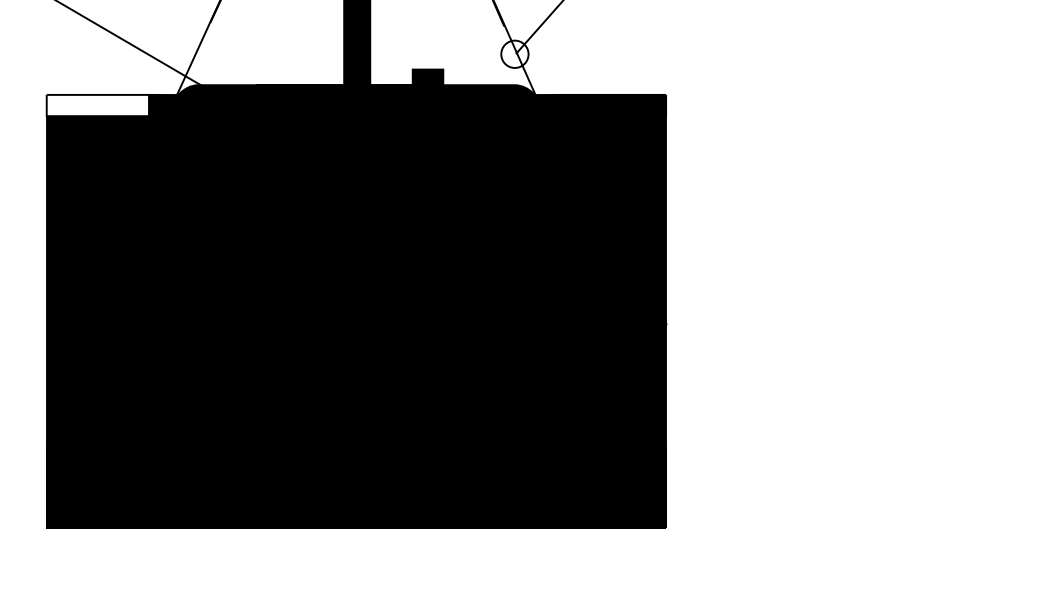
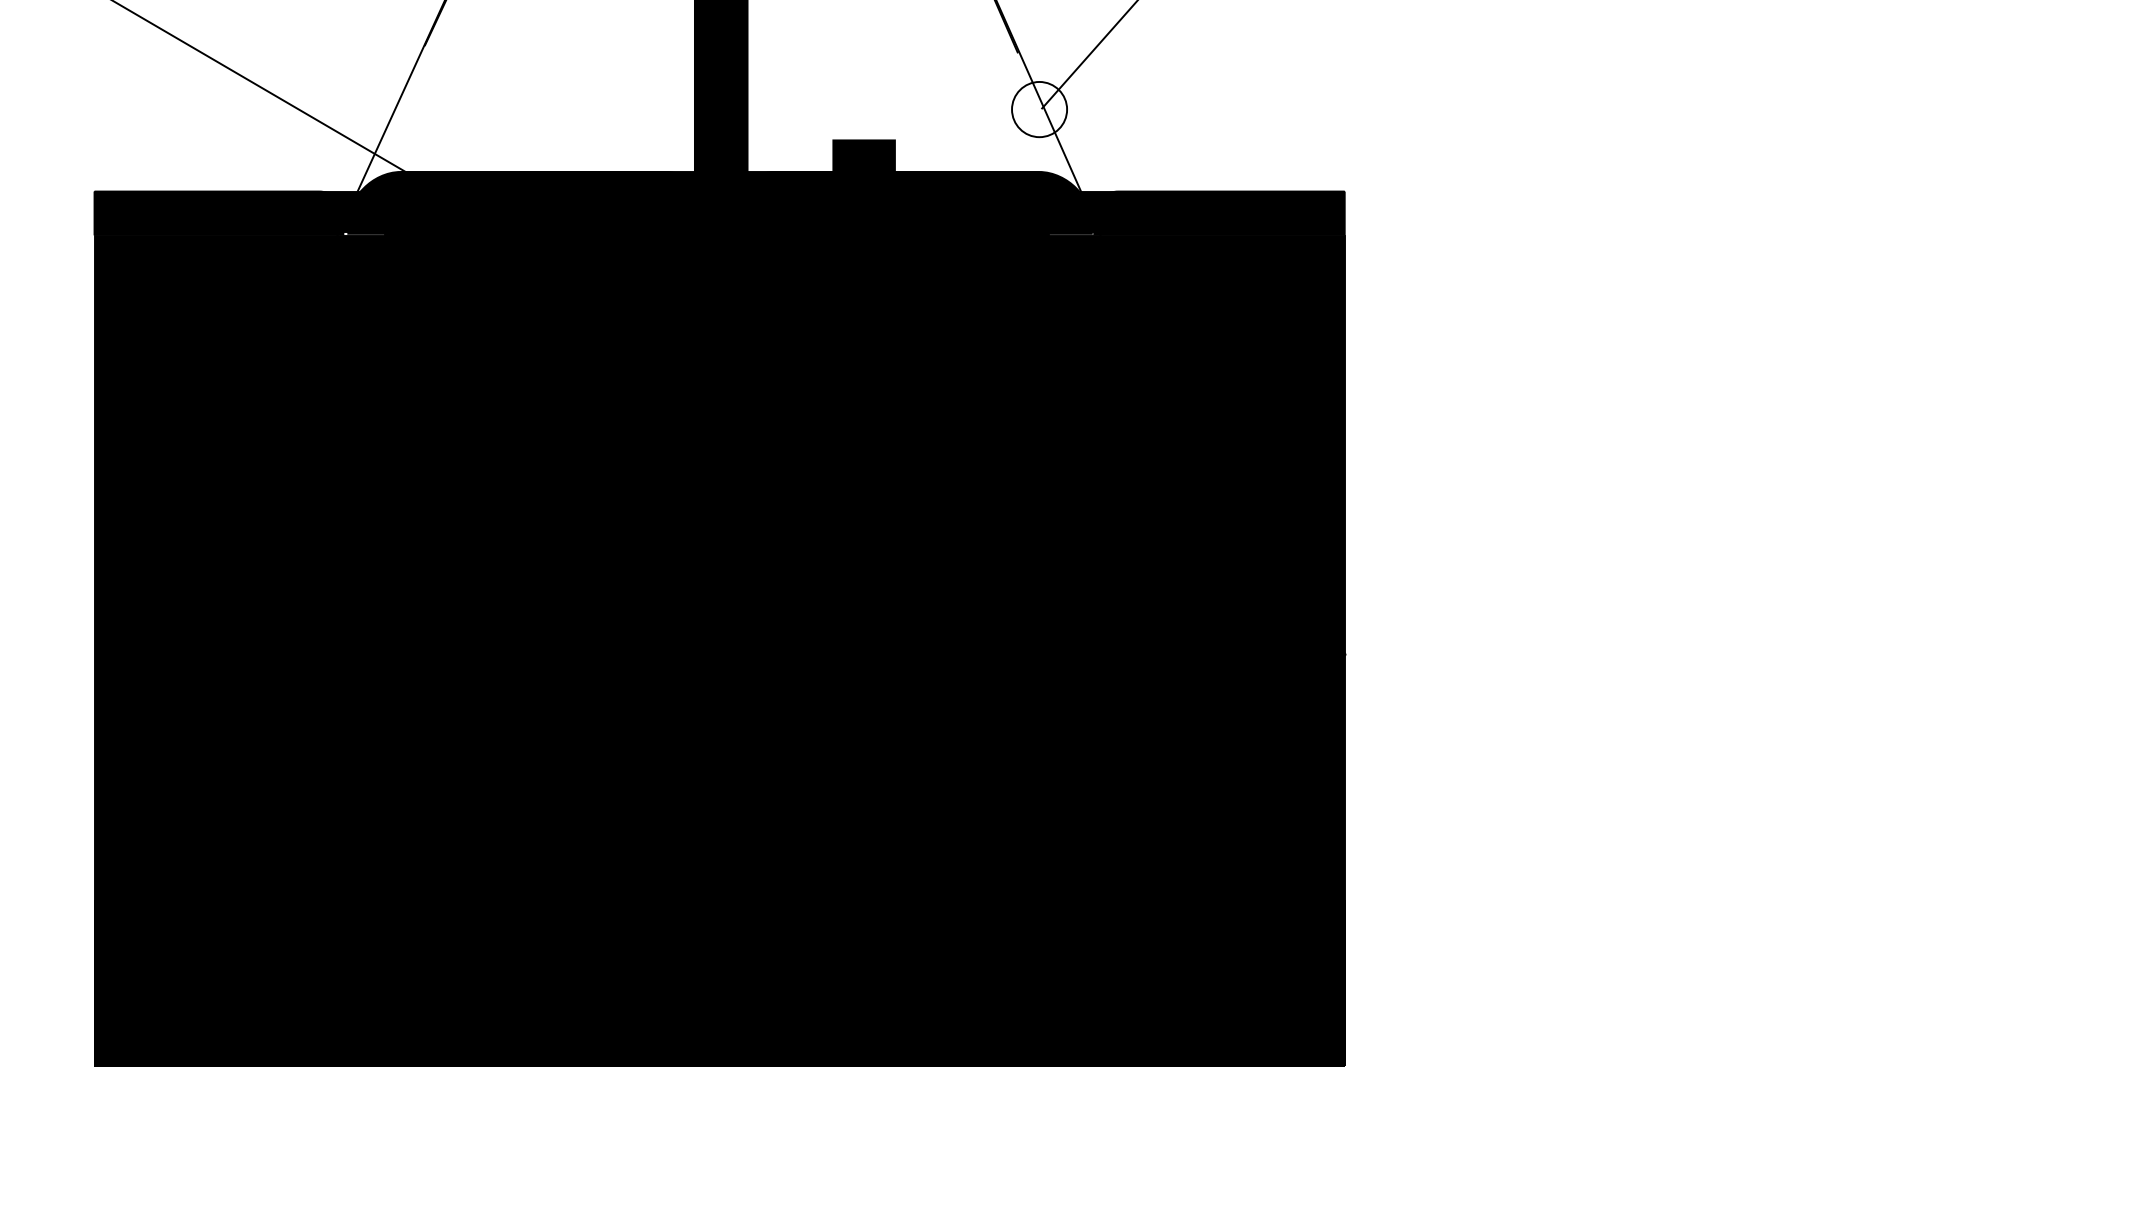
fill: (108, 105) -> (219, 212), added

